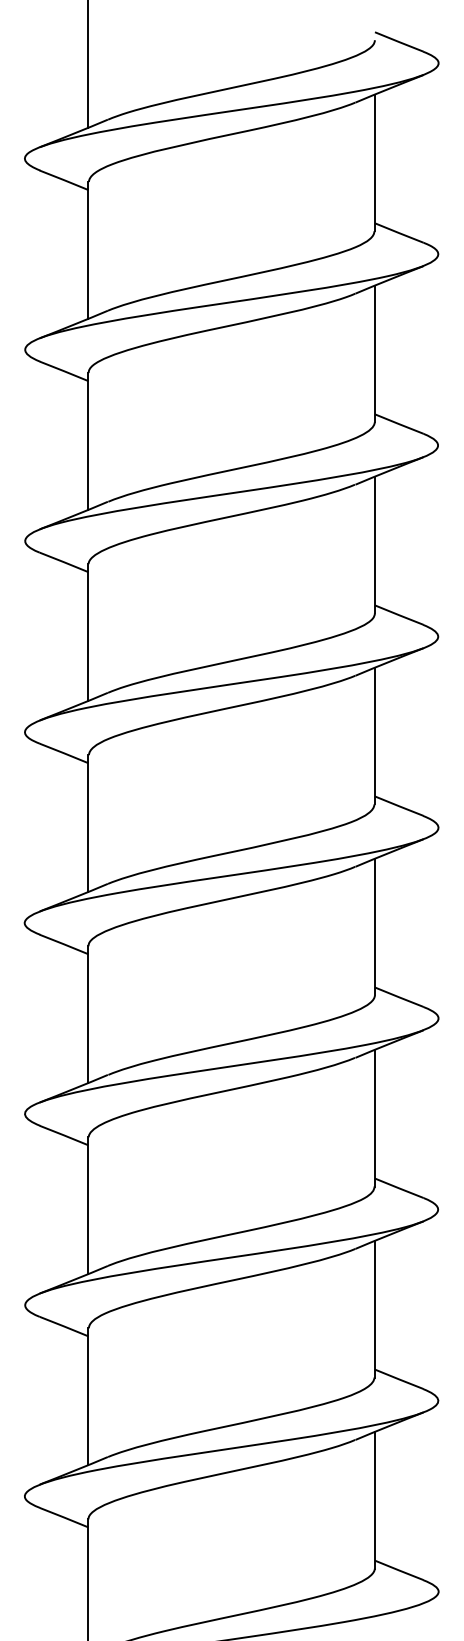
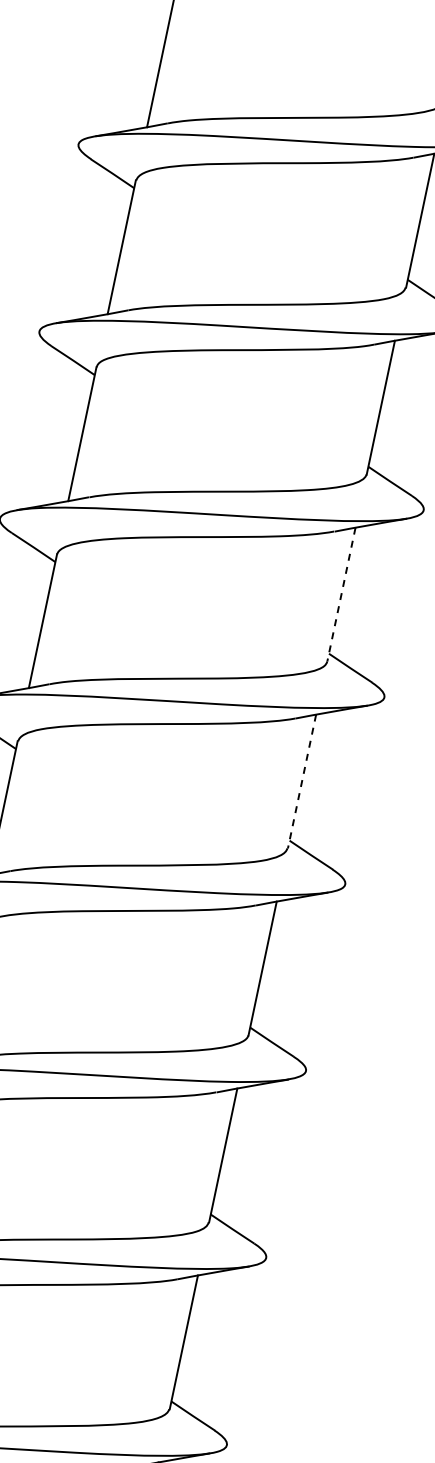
line: (374, 545) -> (340, 595), solid -> dashed
line: (374, 736) -> (301, 781), solid -> dashed

